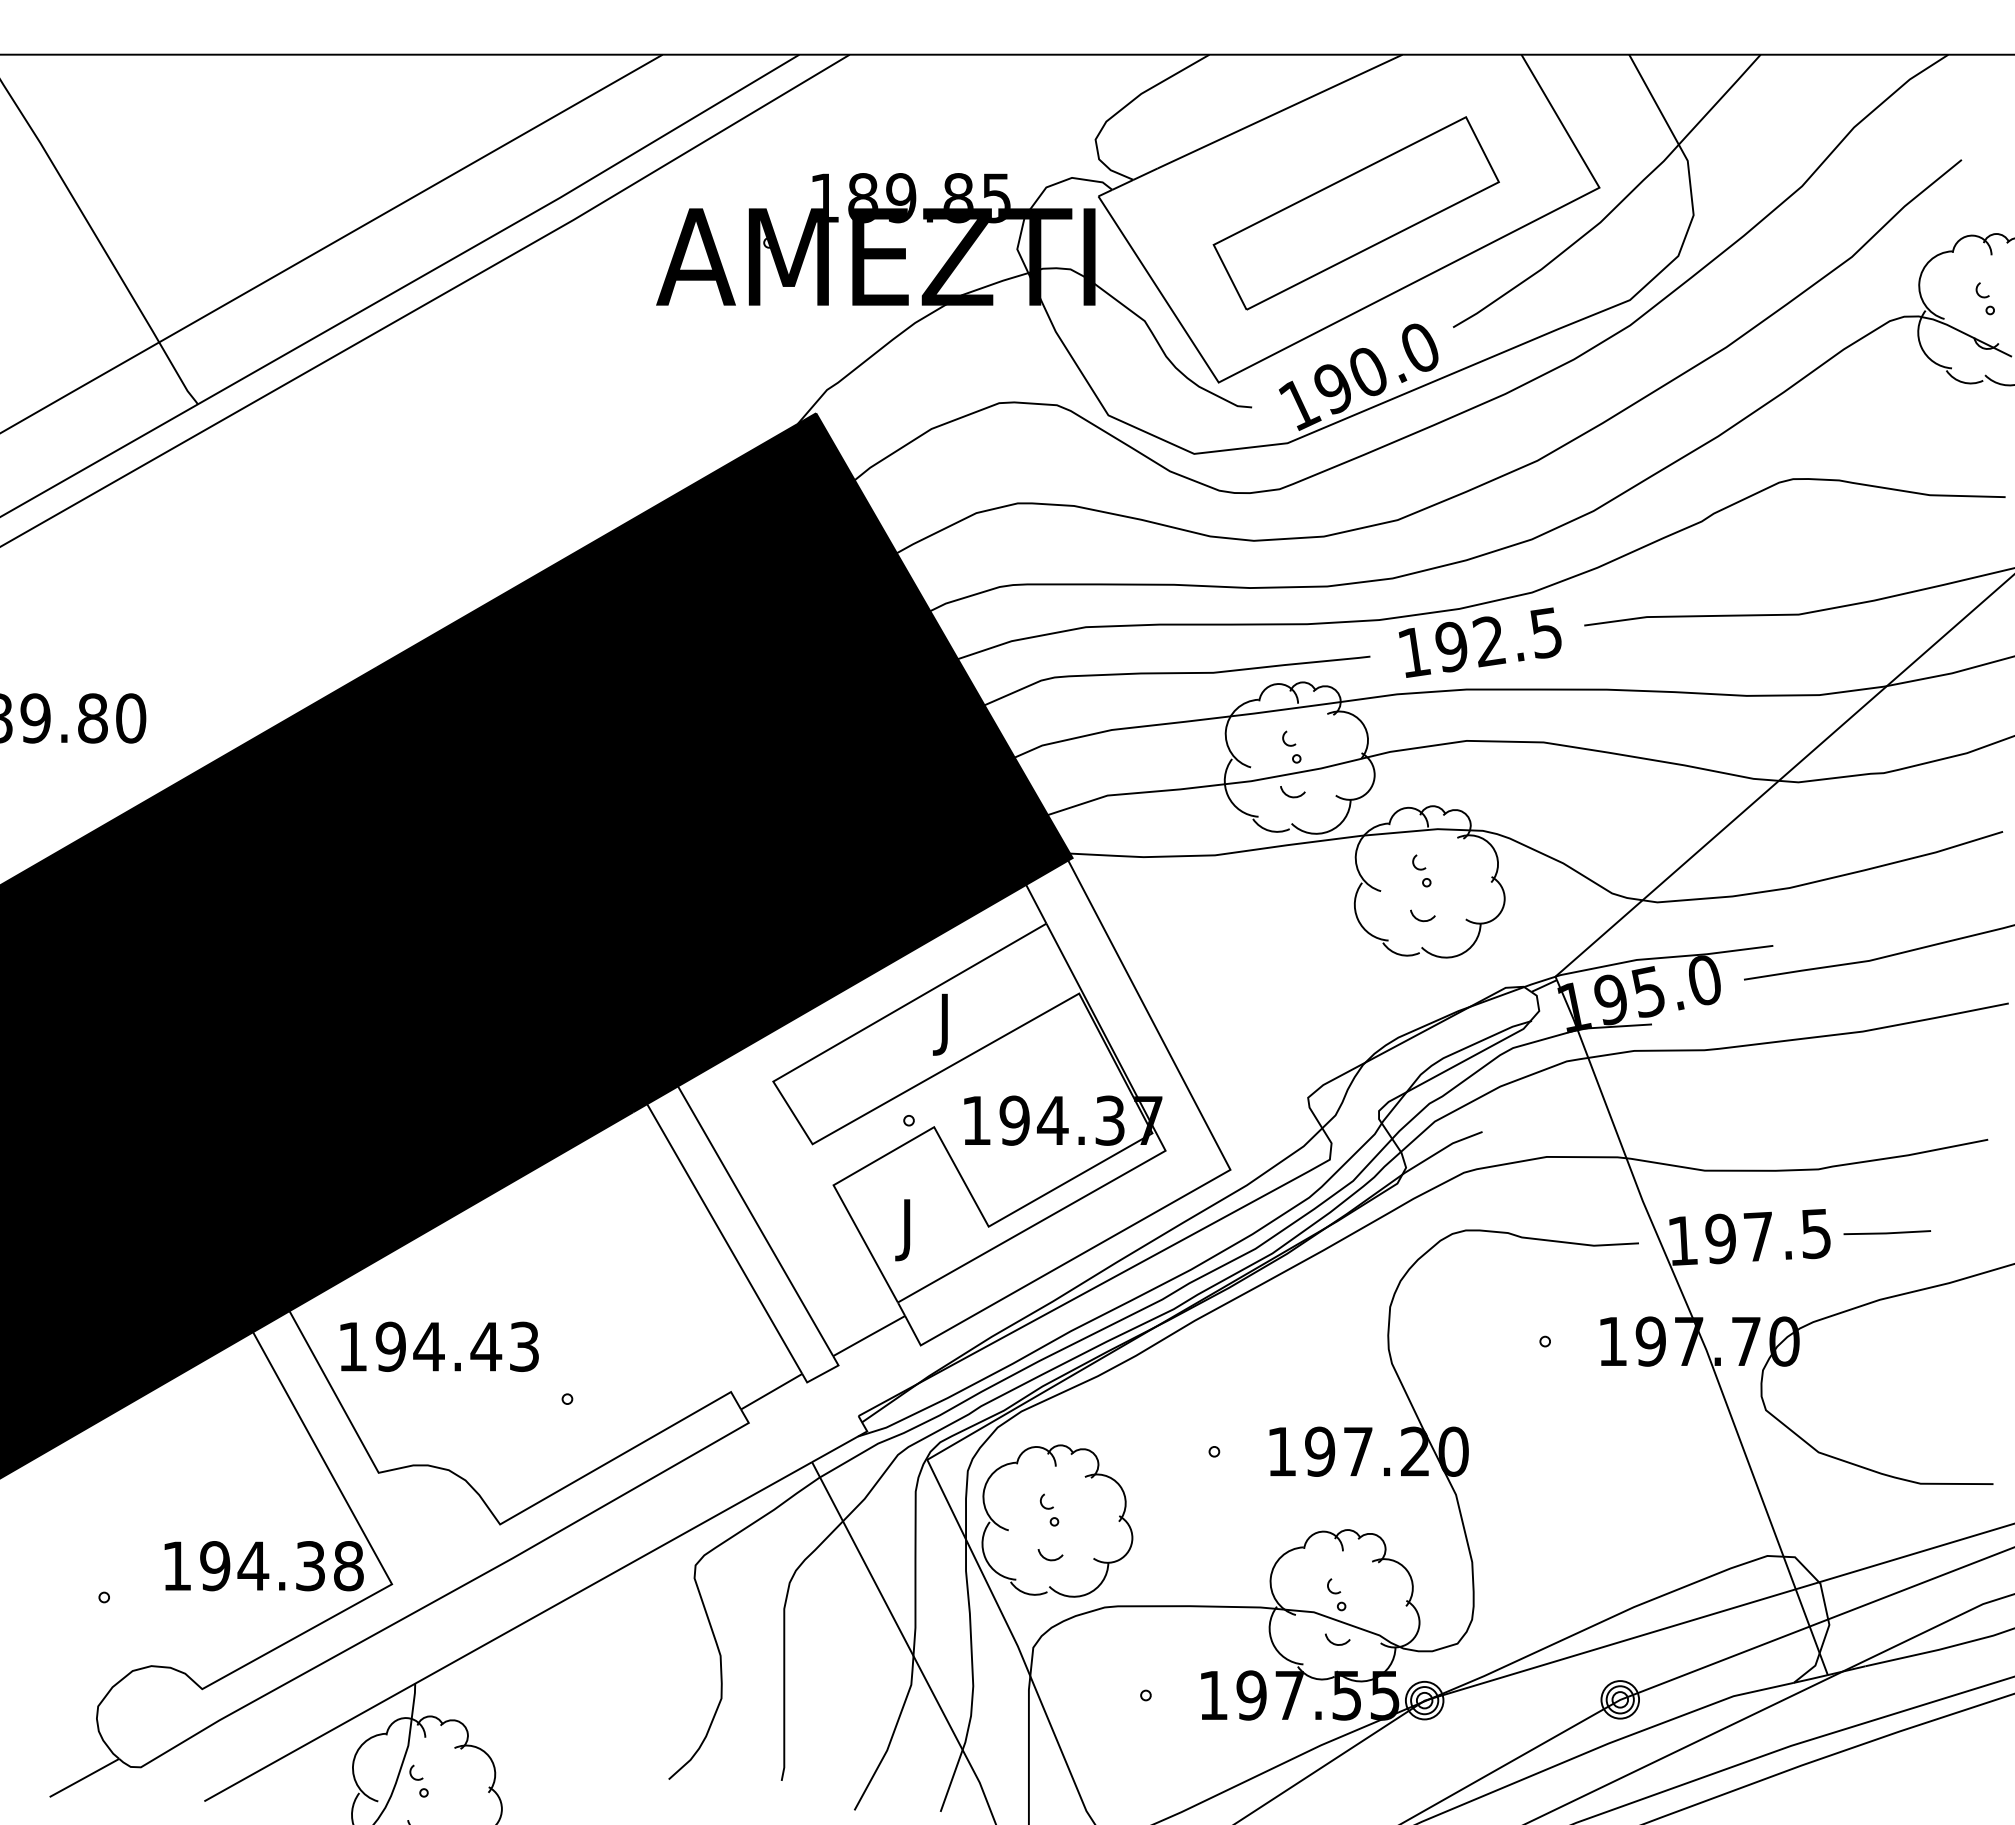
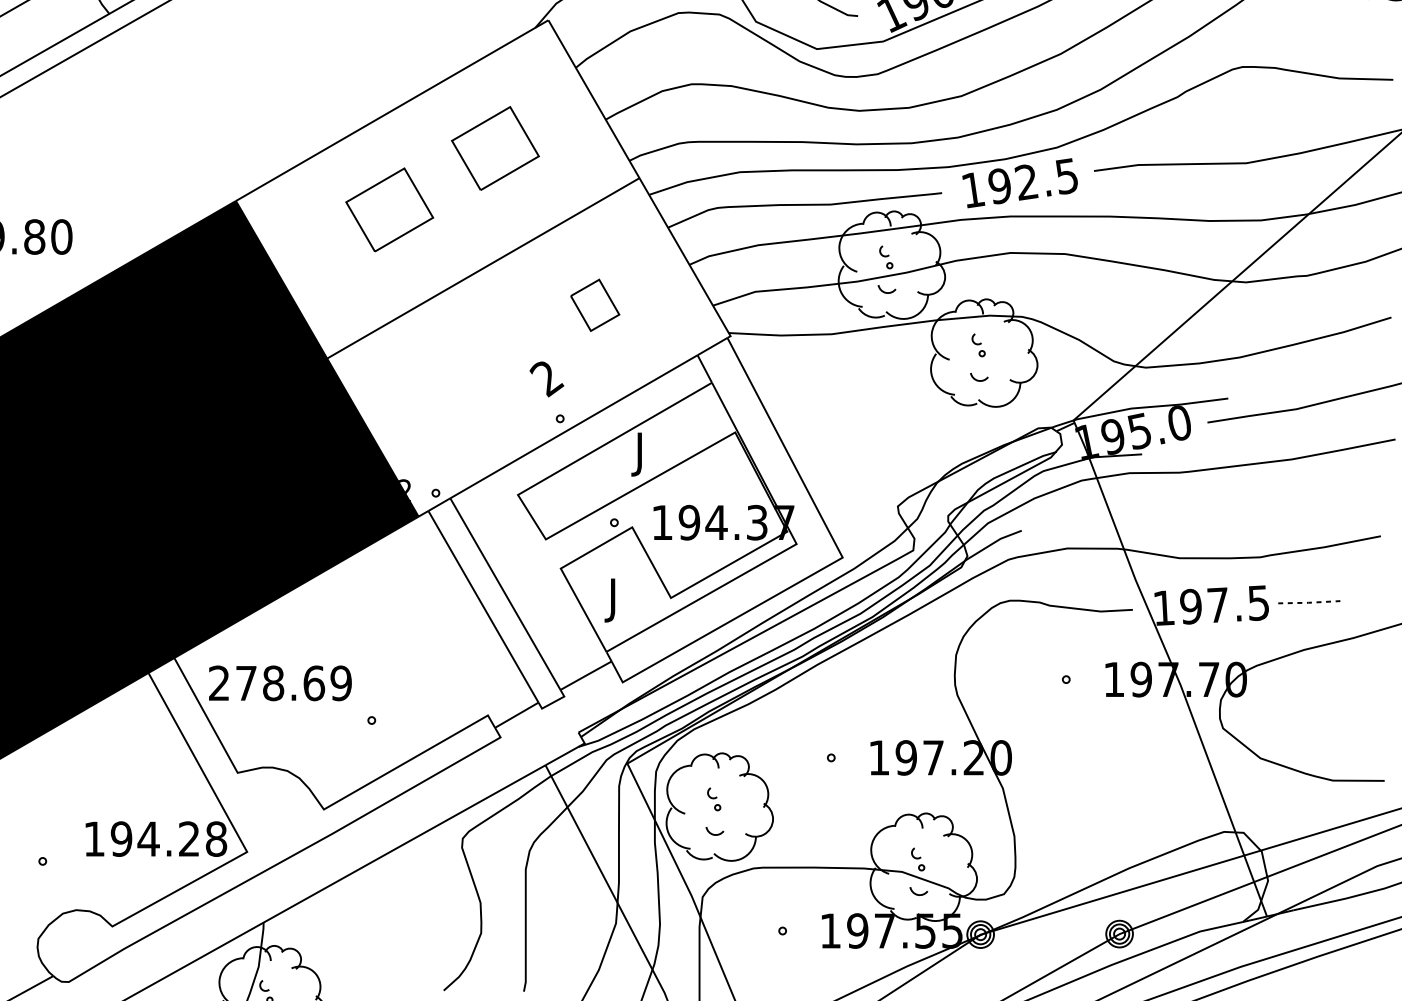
fill: (724, 762) -> (483, 268), removed
line: (1887, 1233) -> (1309, 602), solid -> dashed
text: (438, 1346) -> (280, 683), 194.43 -> 278.69
text: (310, 1566) -> (189, 839), 194.38 -> 194.28

